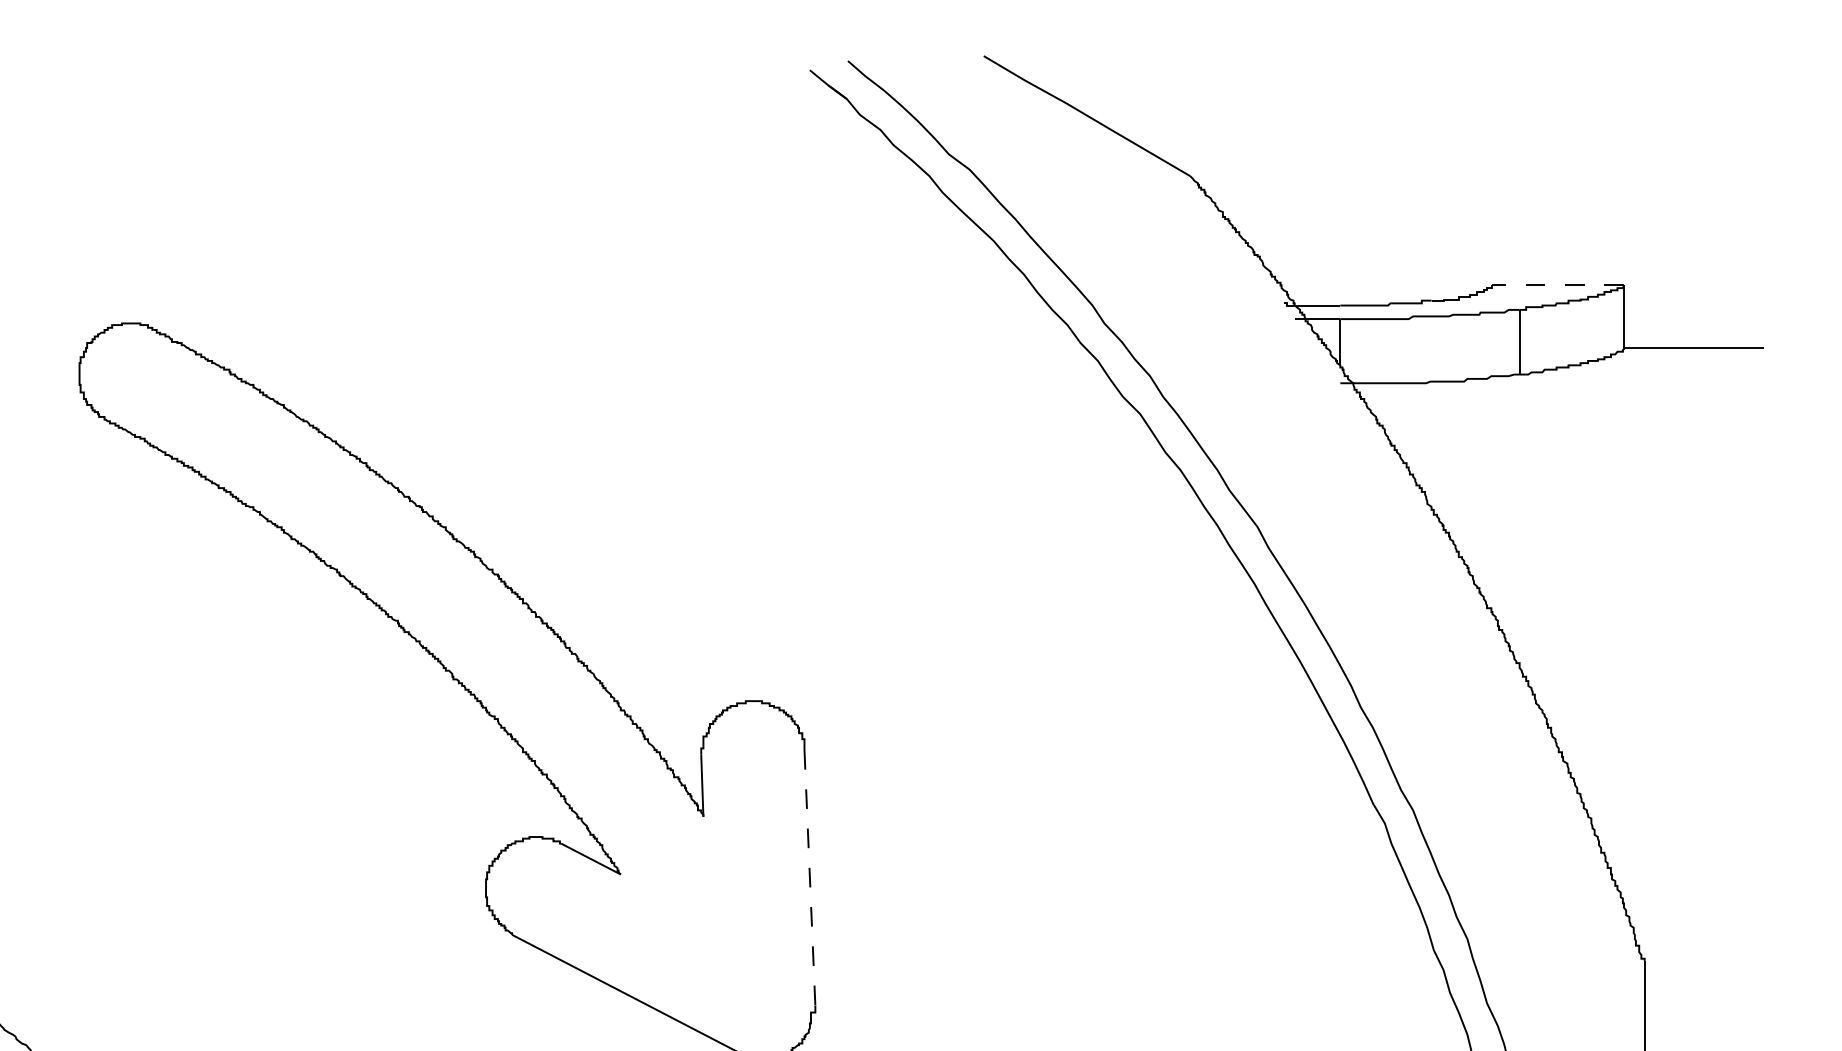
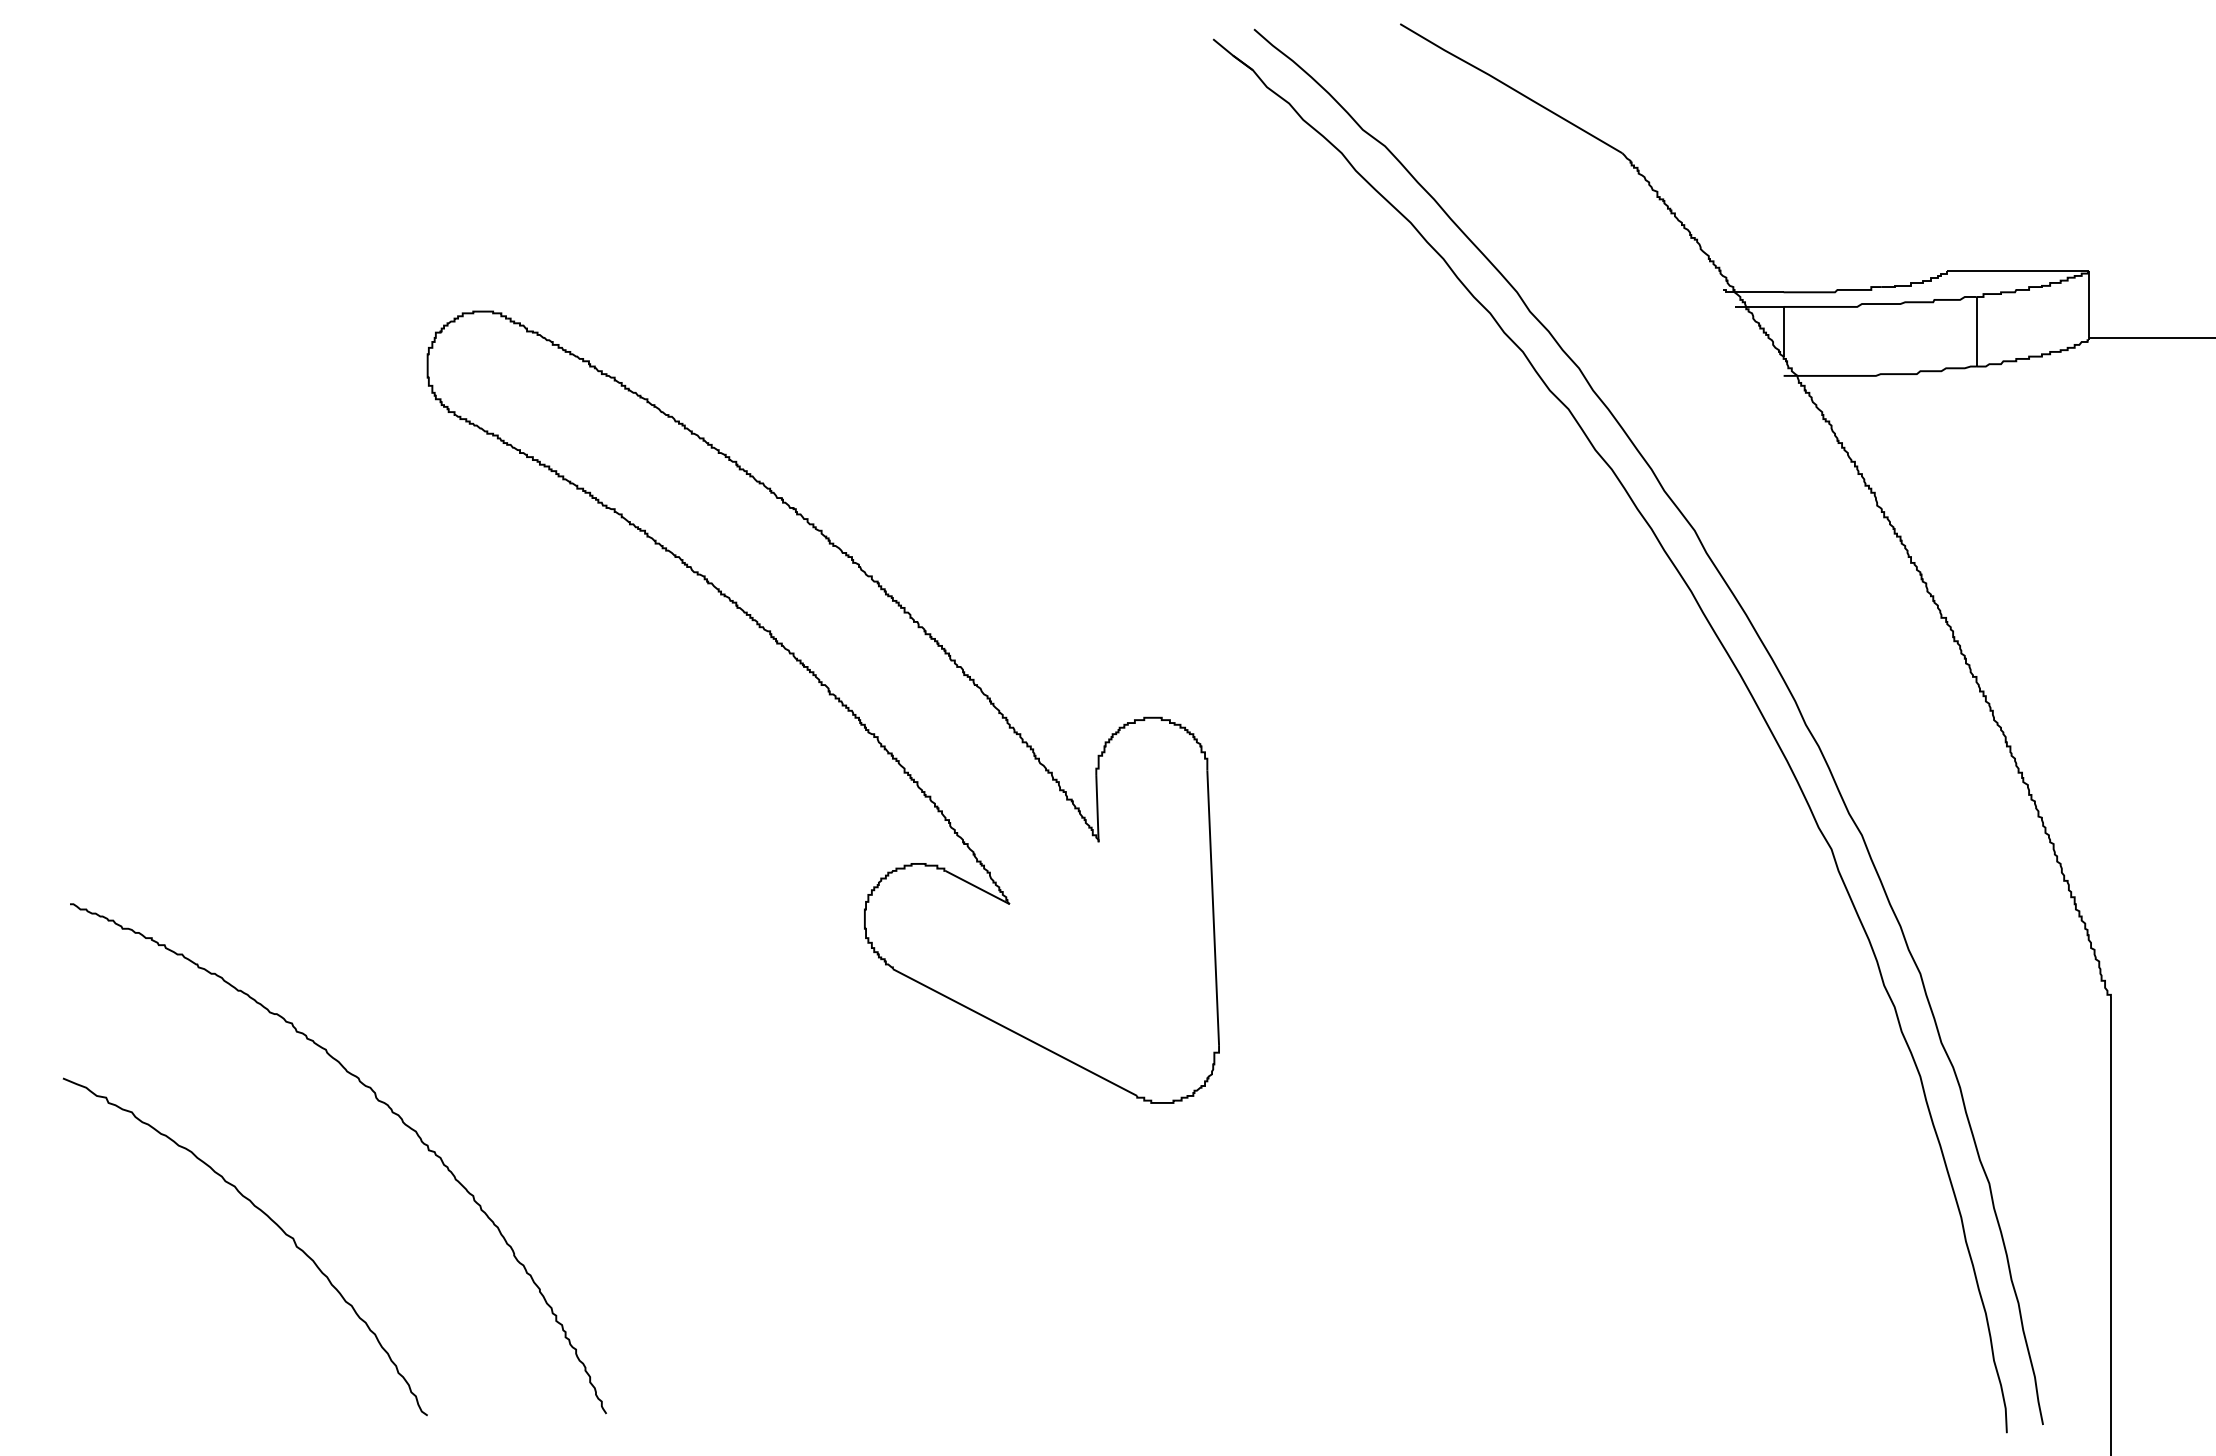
line: (1557, 285) -> (2017, 270), dashed -> solid
line: (810, 878) -> (1213, 908), dashed -> solid

